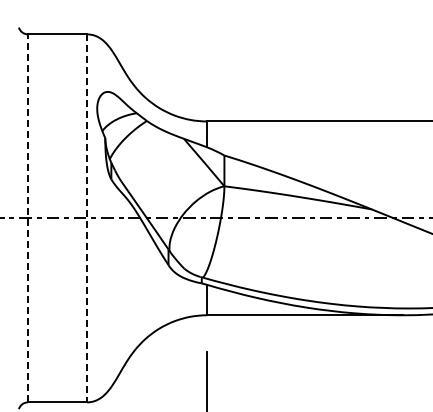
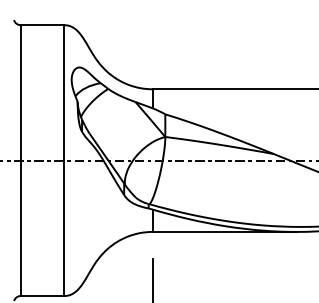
line: (27, 217) -> (20, 159), dashed -> solid
line: (86, 218) -> (63, 160), dashed -> solid

